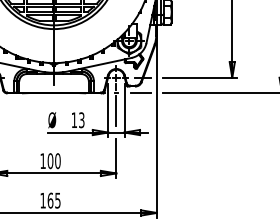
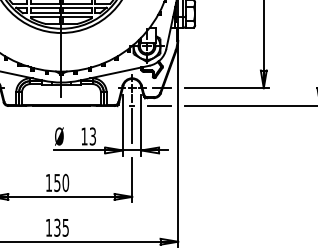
text: (50, 161) -> (57, 183), 100 -> 150
text: (50, 200) -> (57, 227), 165 -> 135

